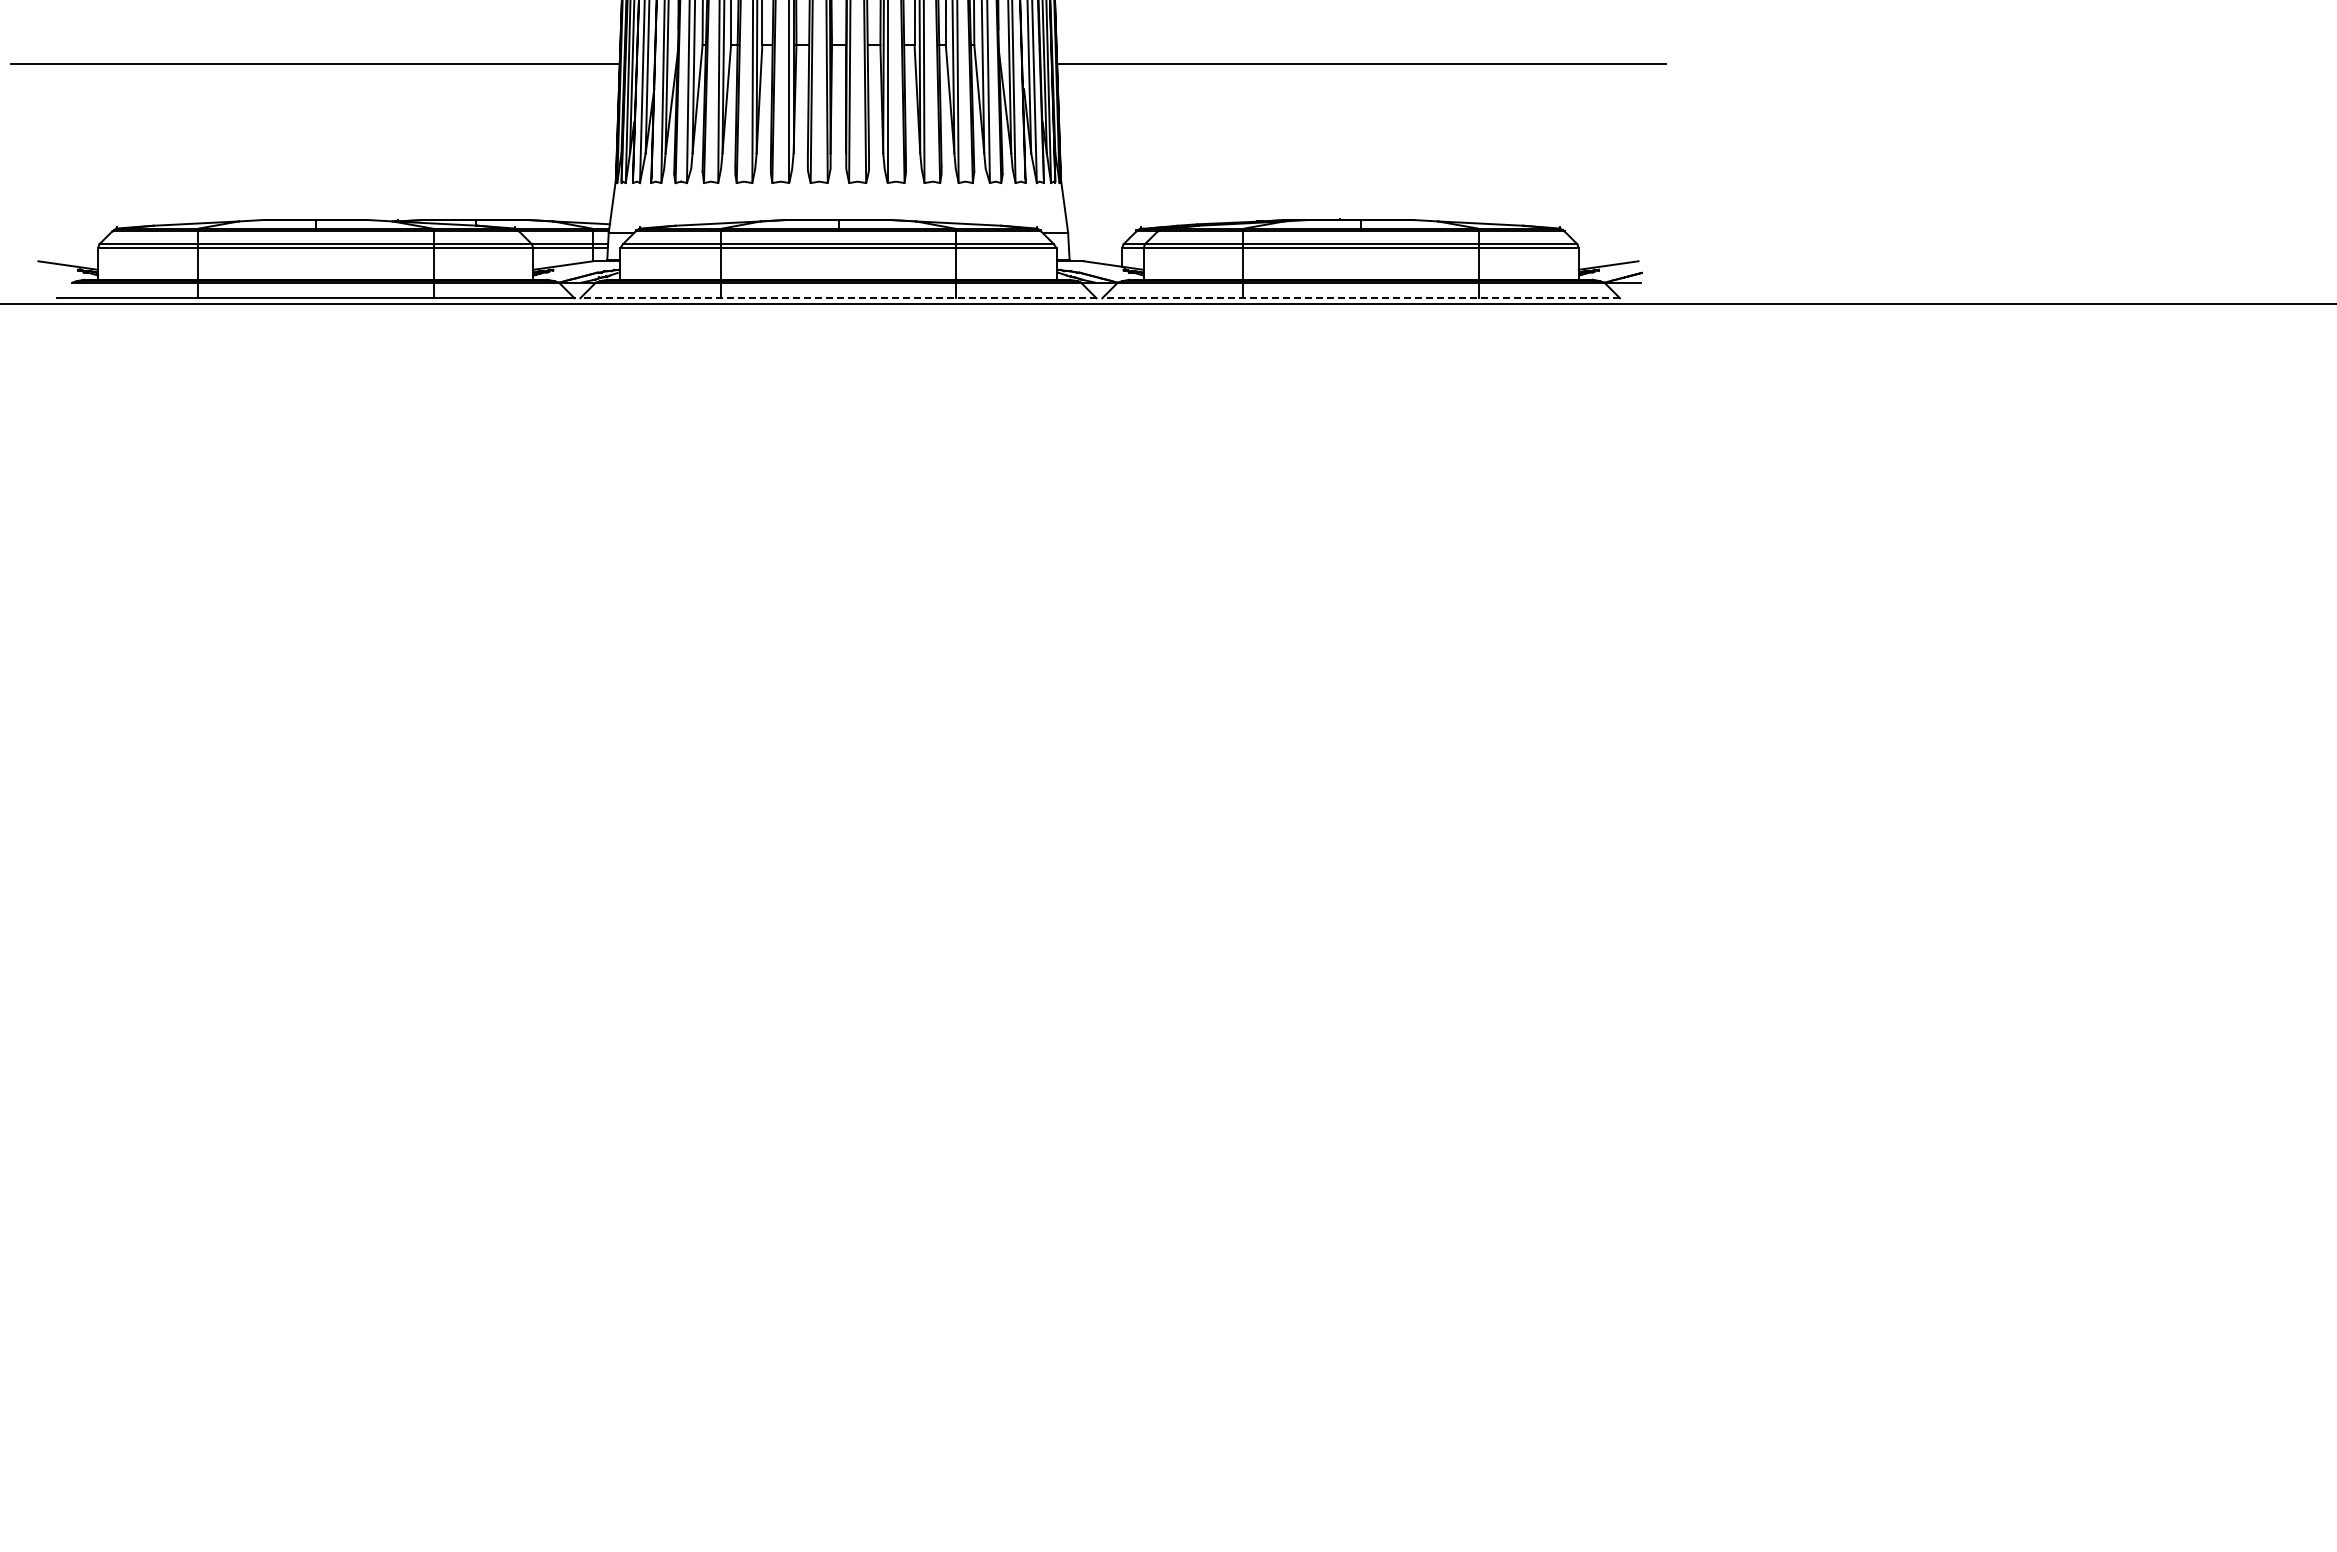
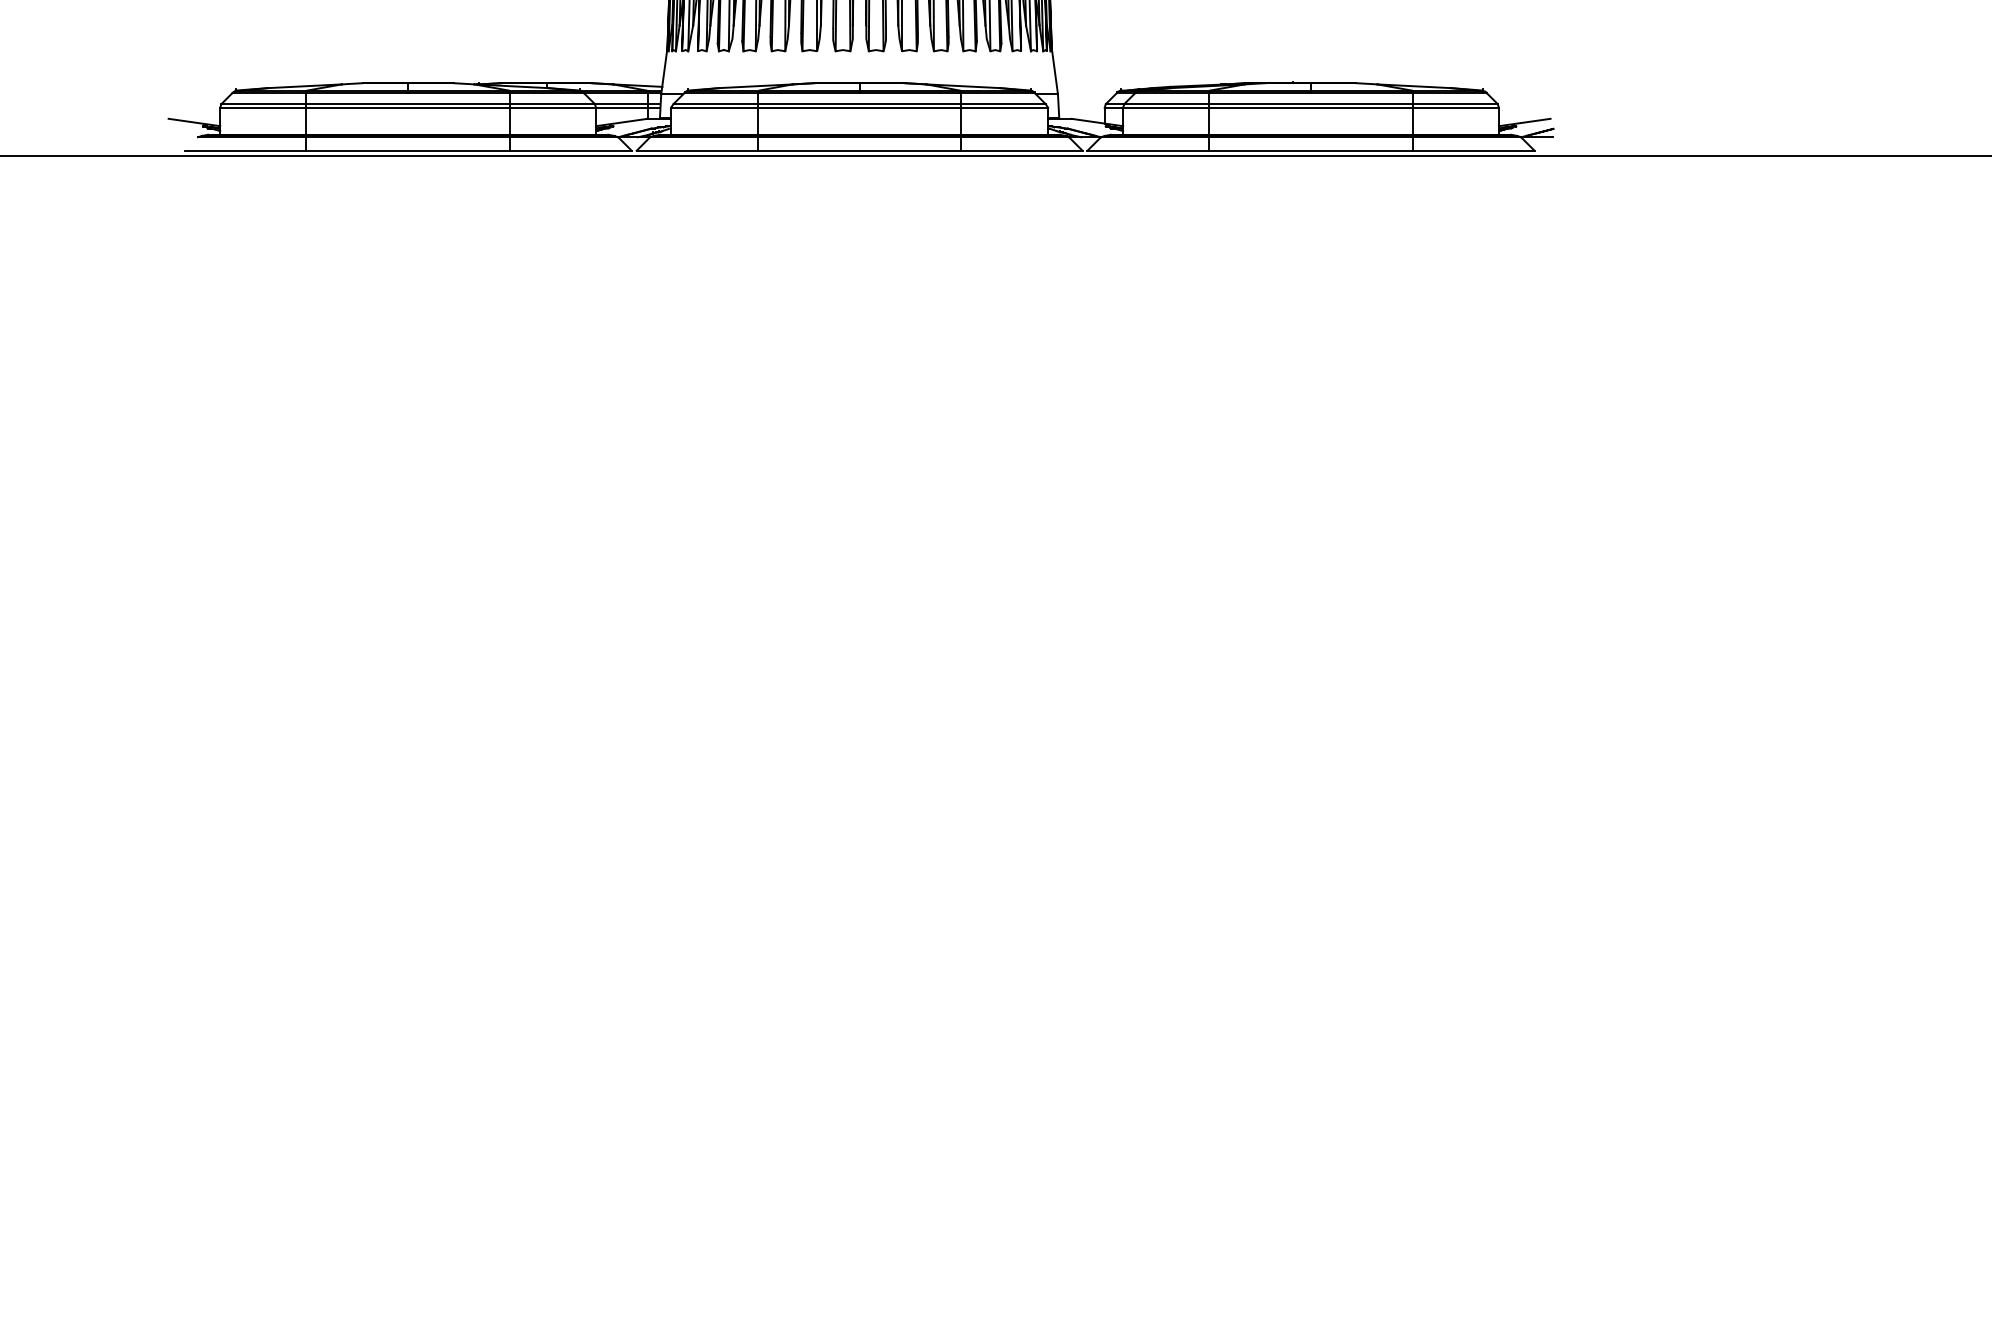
line: (837, 298) -> (858, 150), dashed -> solid
line: (1361, 298) -> (1311, 150), dashed -> solid

